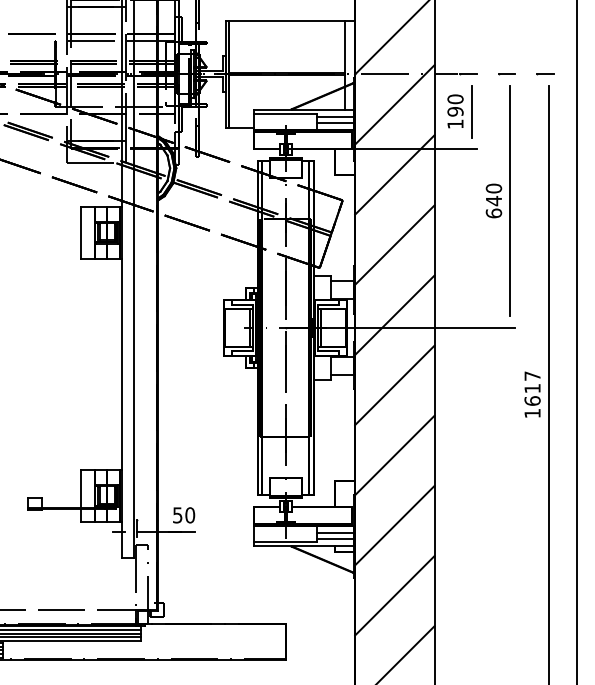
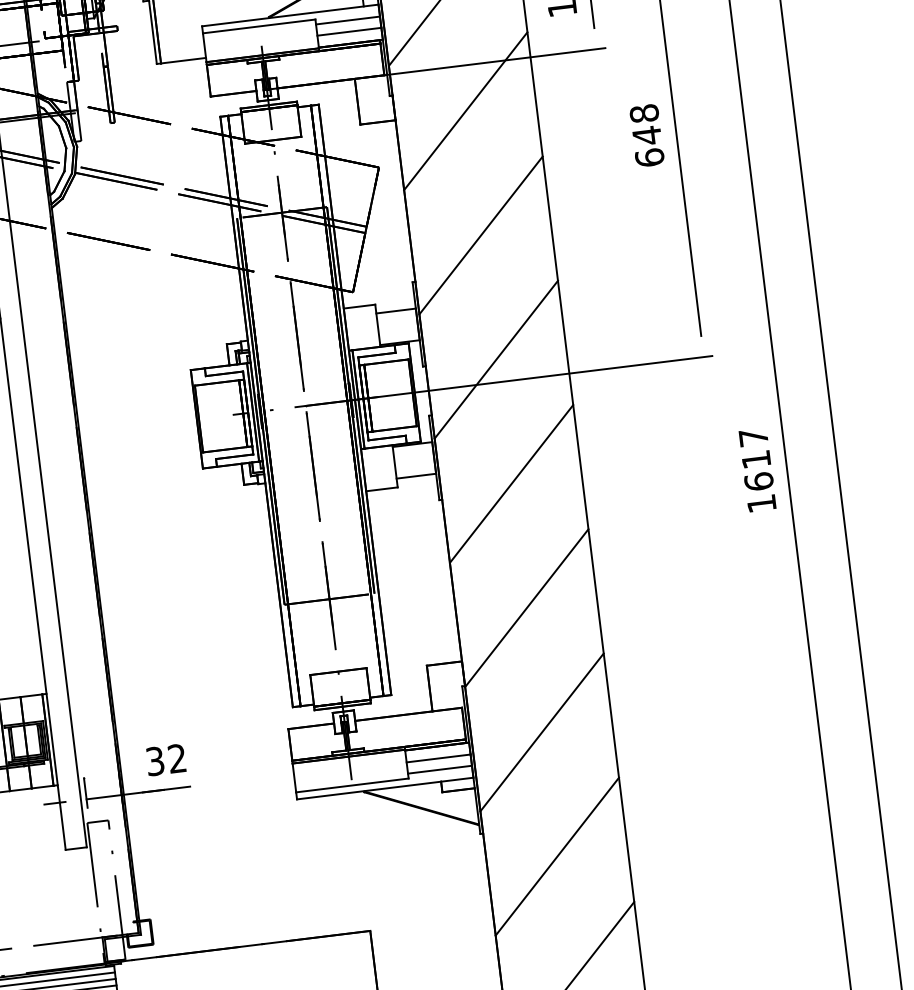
text: (493, 188) -> (643, 113), 640 -> 648
text: (184, 515) -> (167, 760), 50 -> 32

